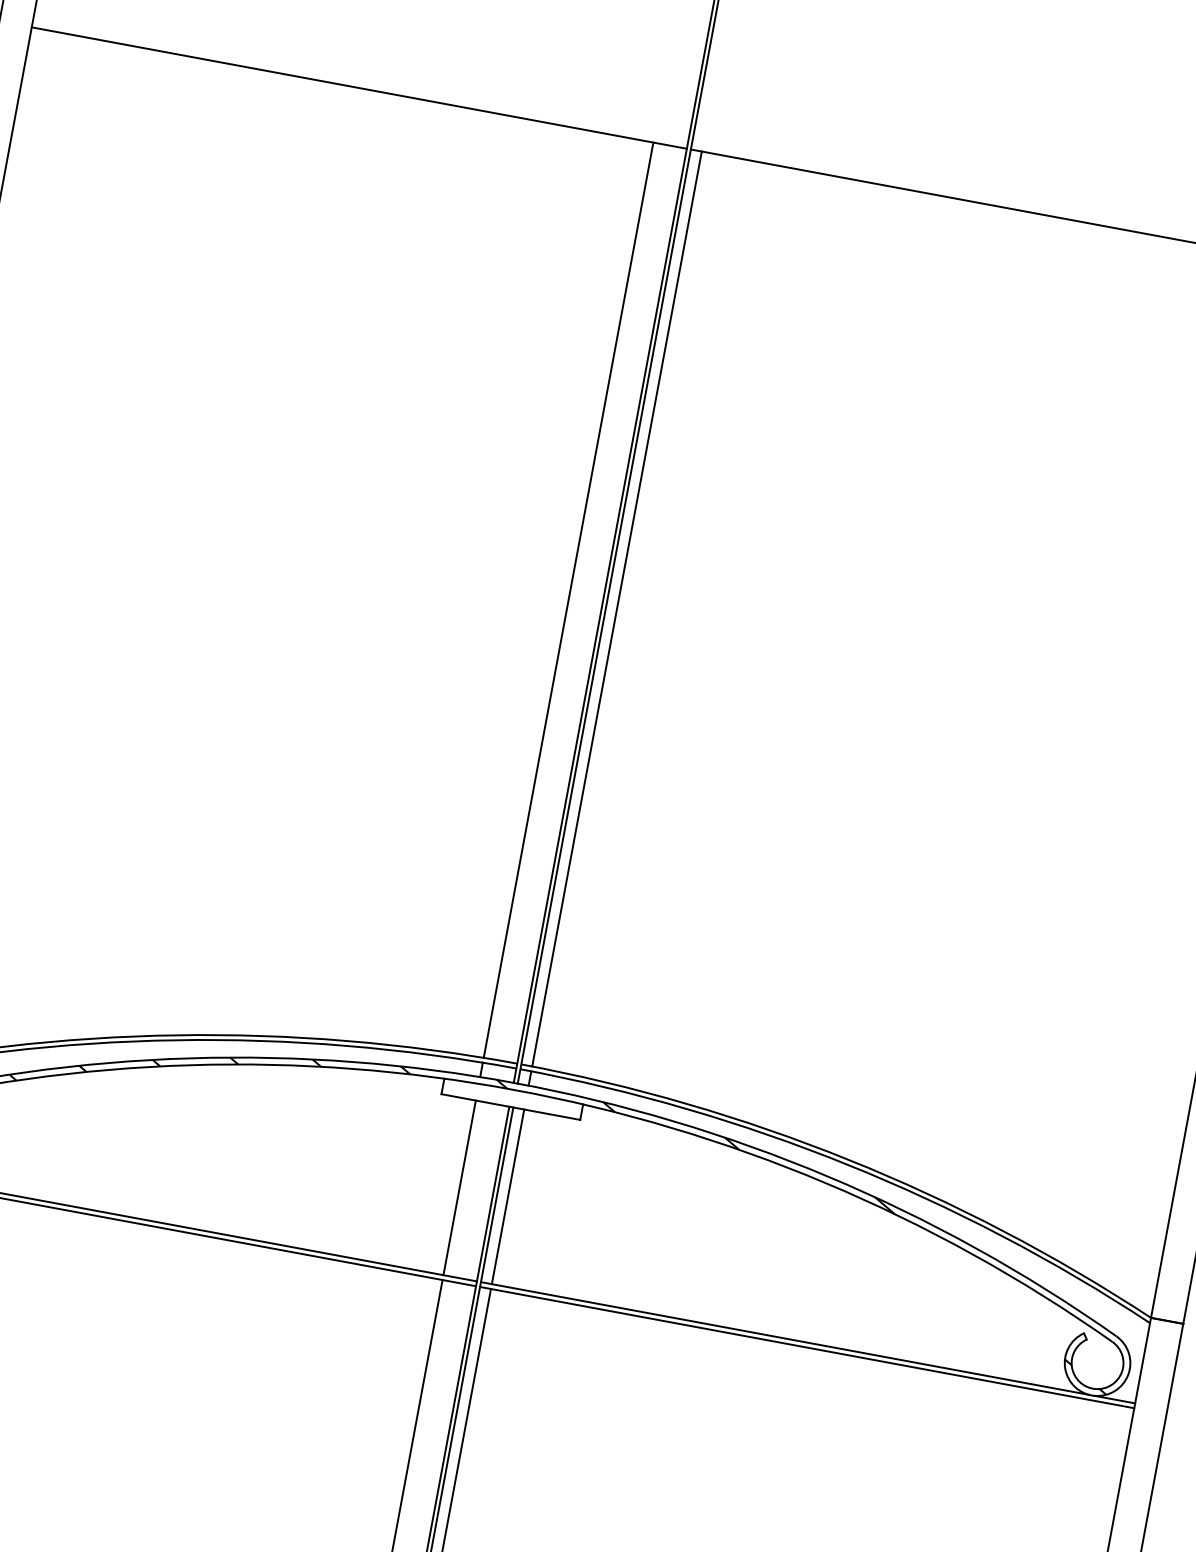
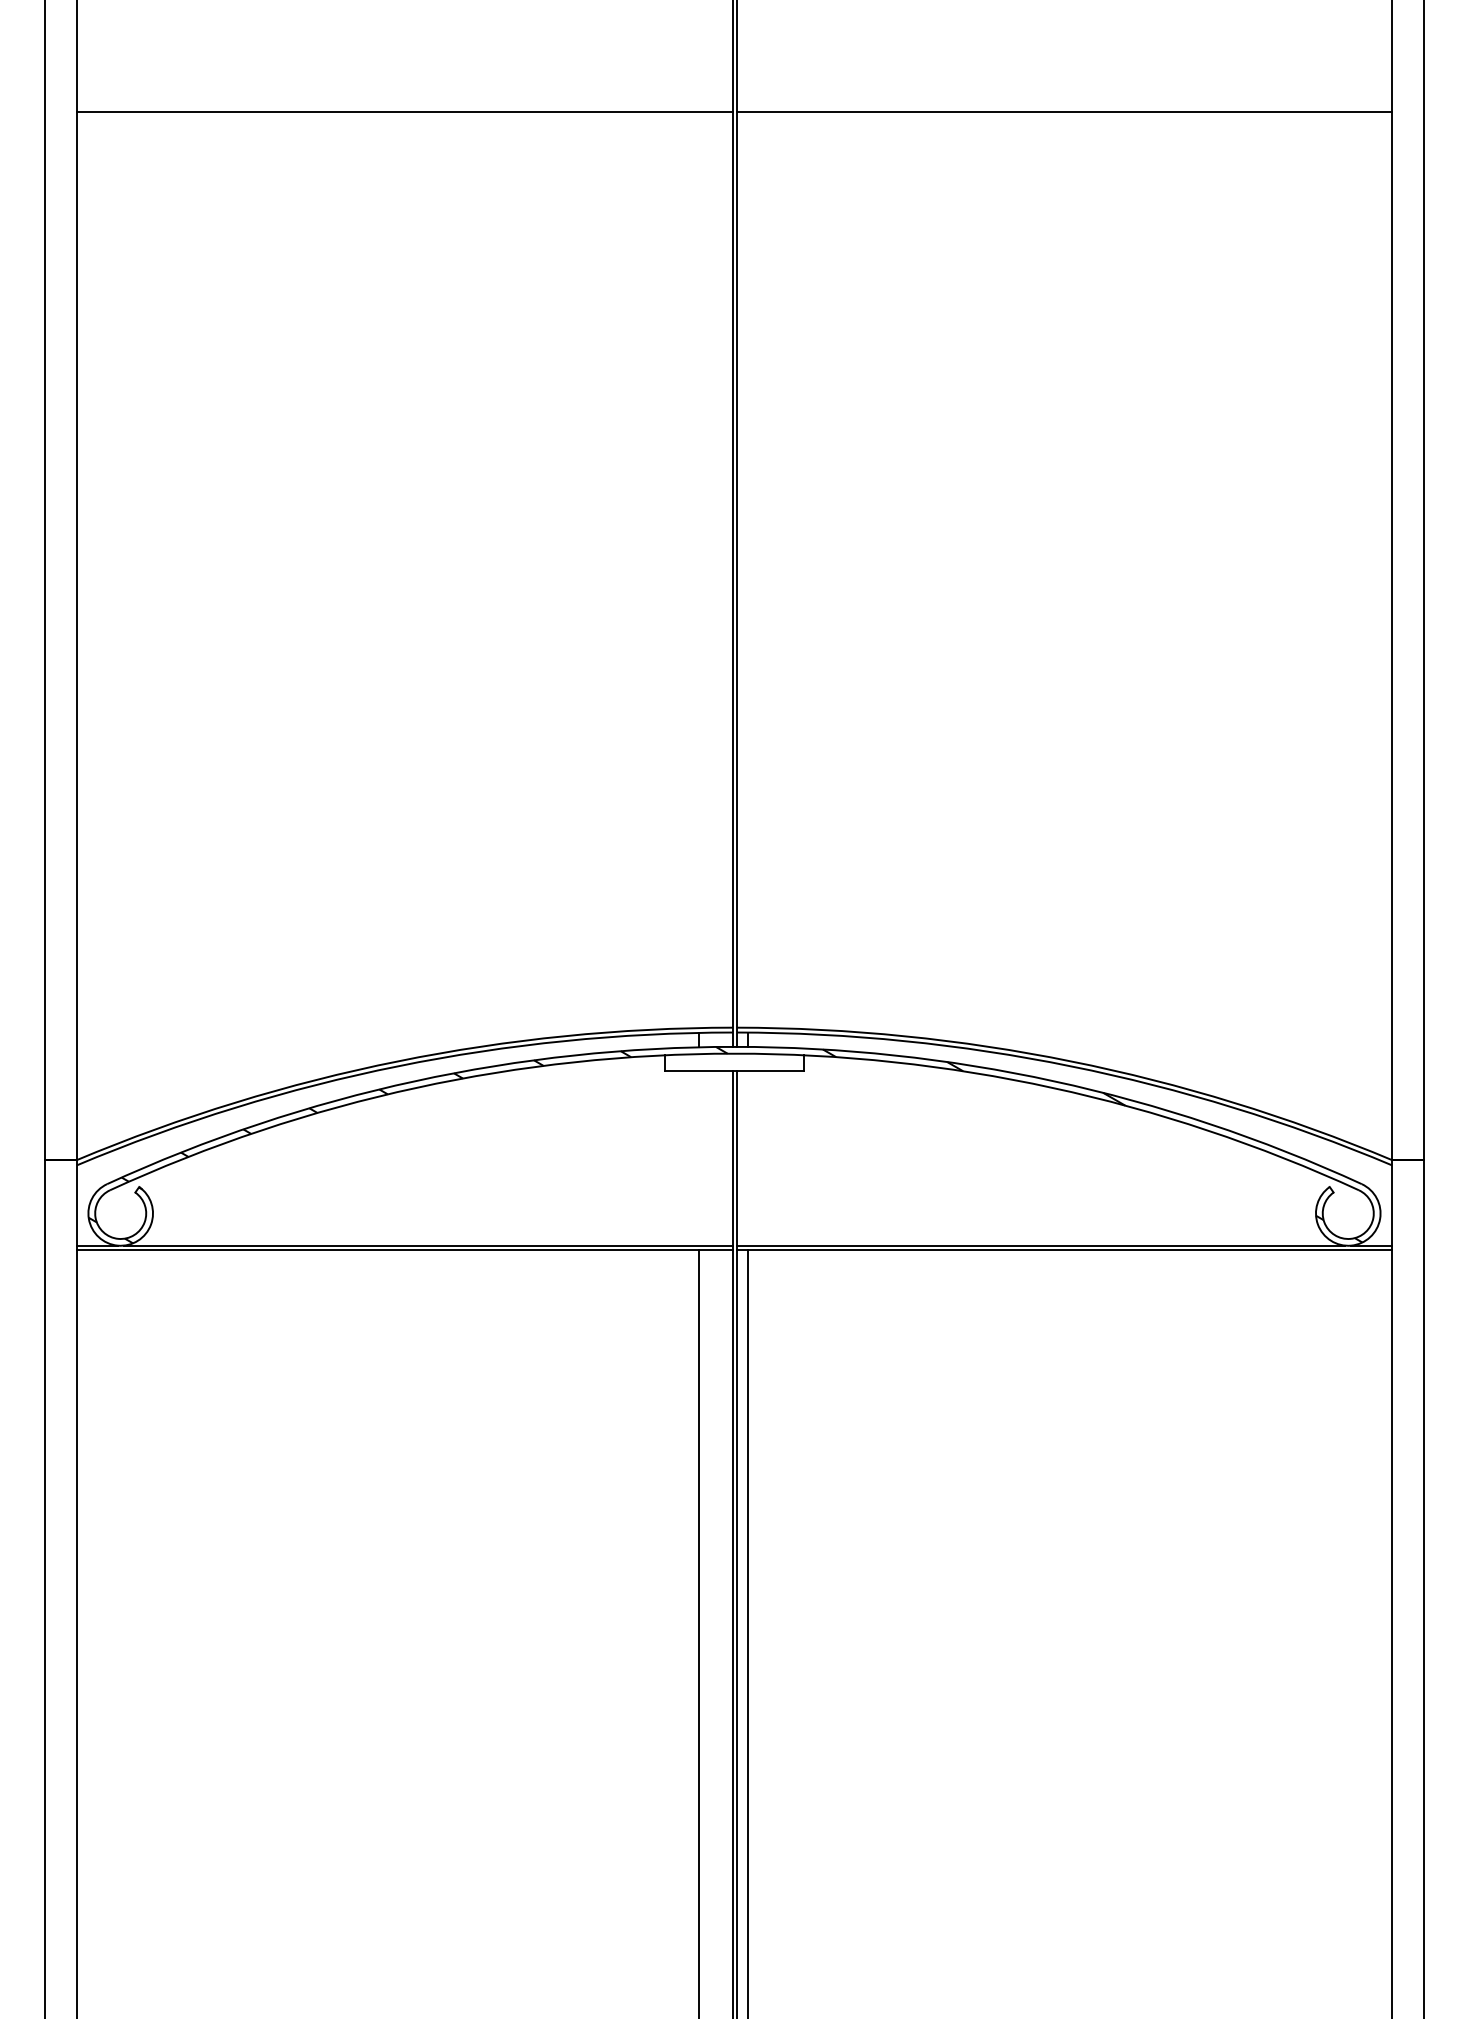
line: (568, 599) -> (699, 569), removed
line: (616, 608) -> (747, 569), removed
line: (459, 1187) -> (699, 1157), removed
line: (507, 1196) -> (747, 1157), removed

